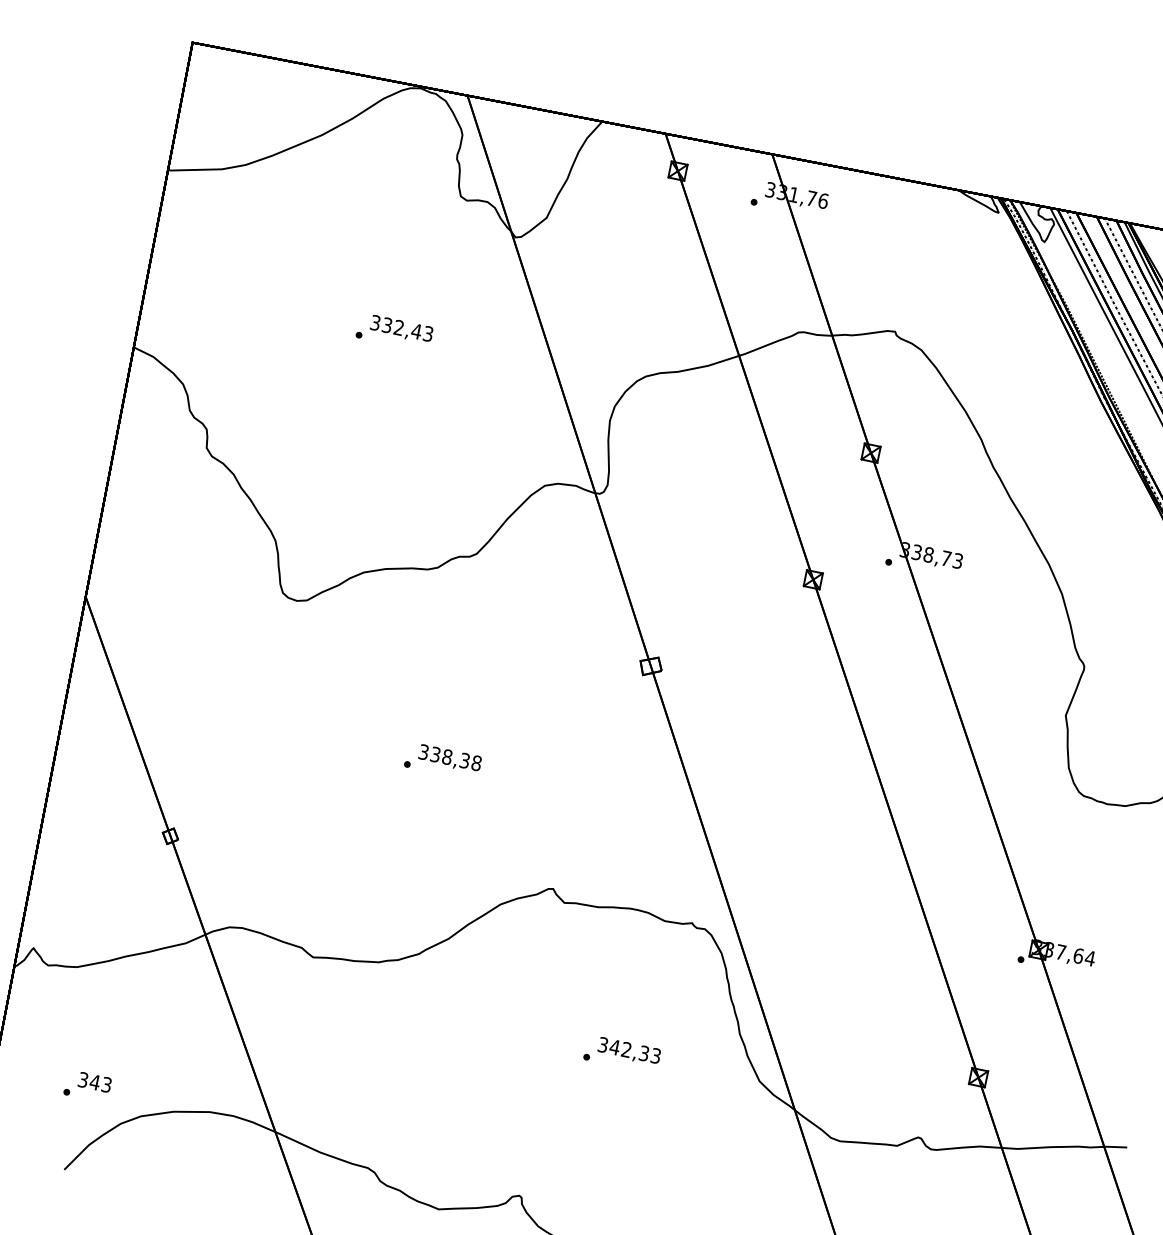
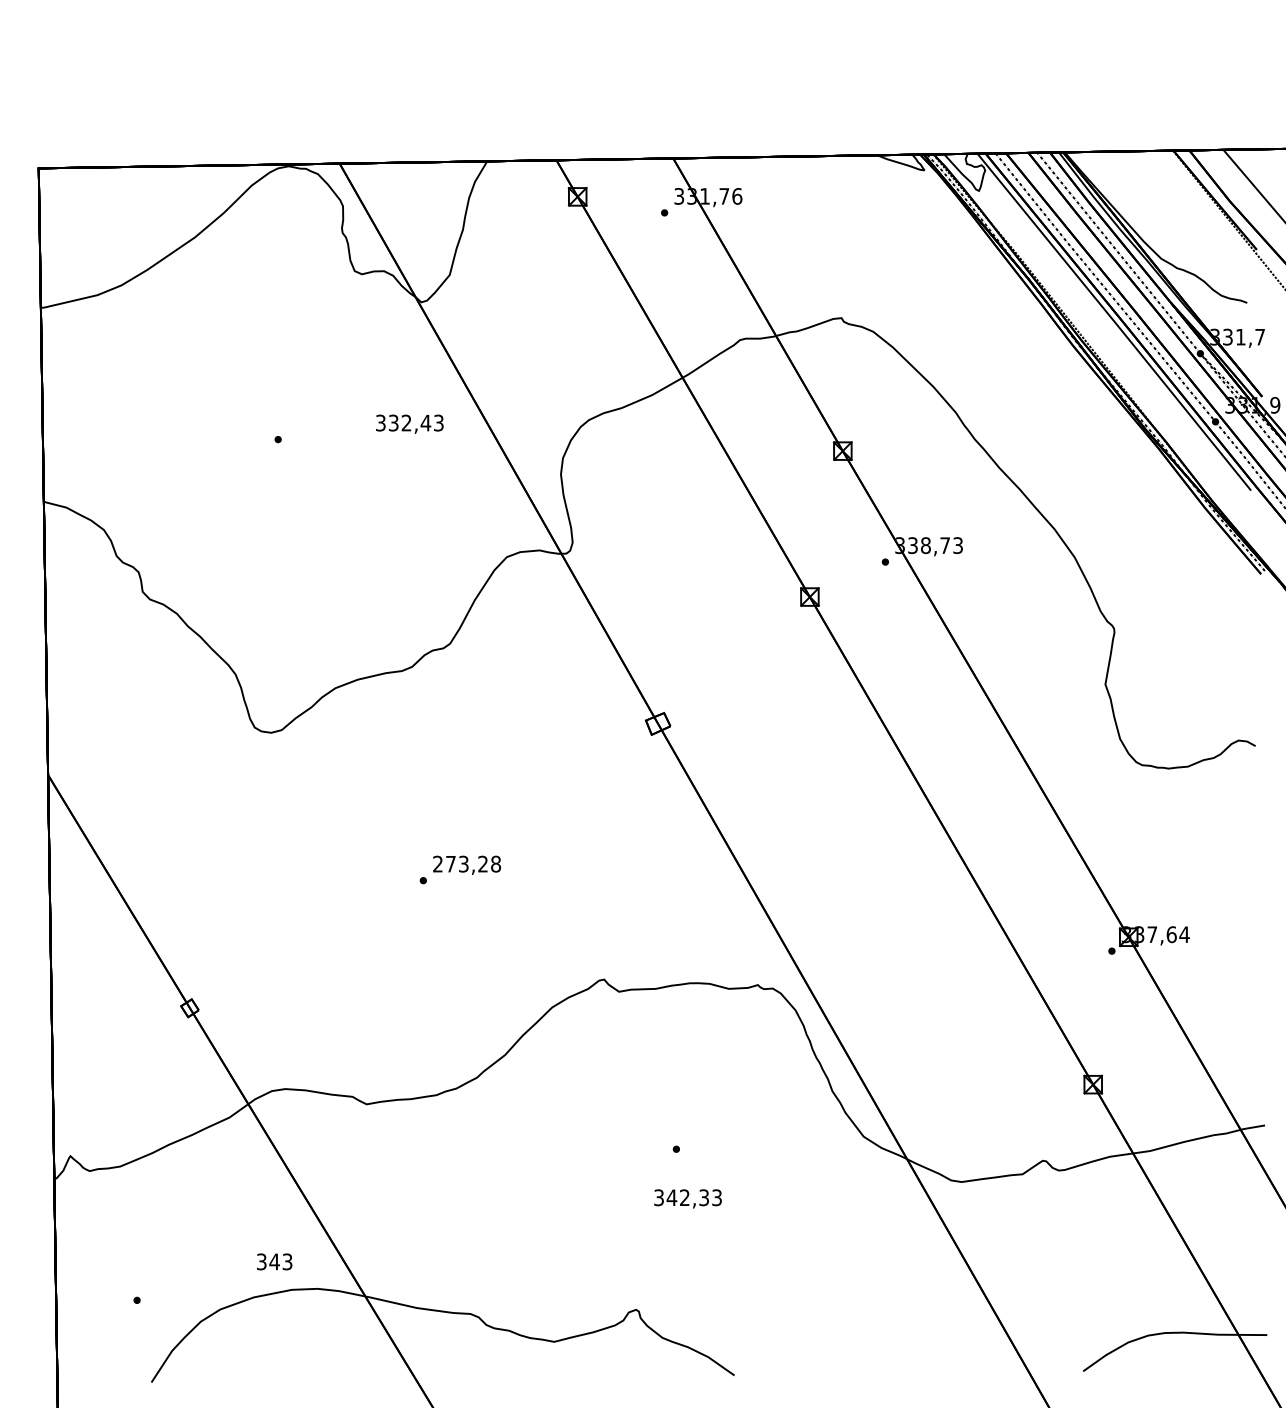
text: (401, 328) -> (409, 423), moved
text: (444, 755) -> (460, 863), 338,38 -> 273,28
text: (628, 1051) -> (687, 1198), moved
text: (94, 1082) -> (274, 1261), moved

